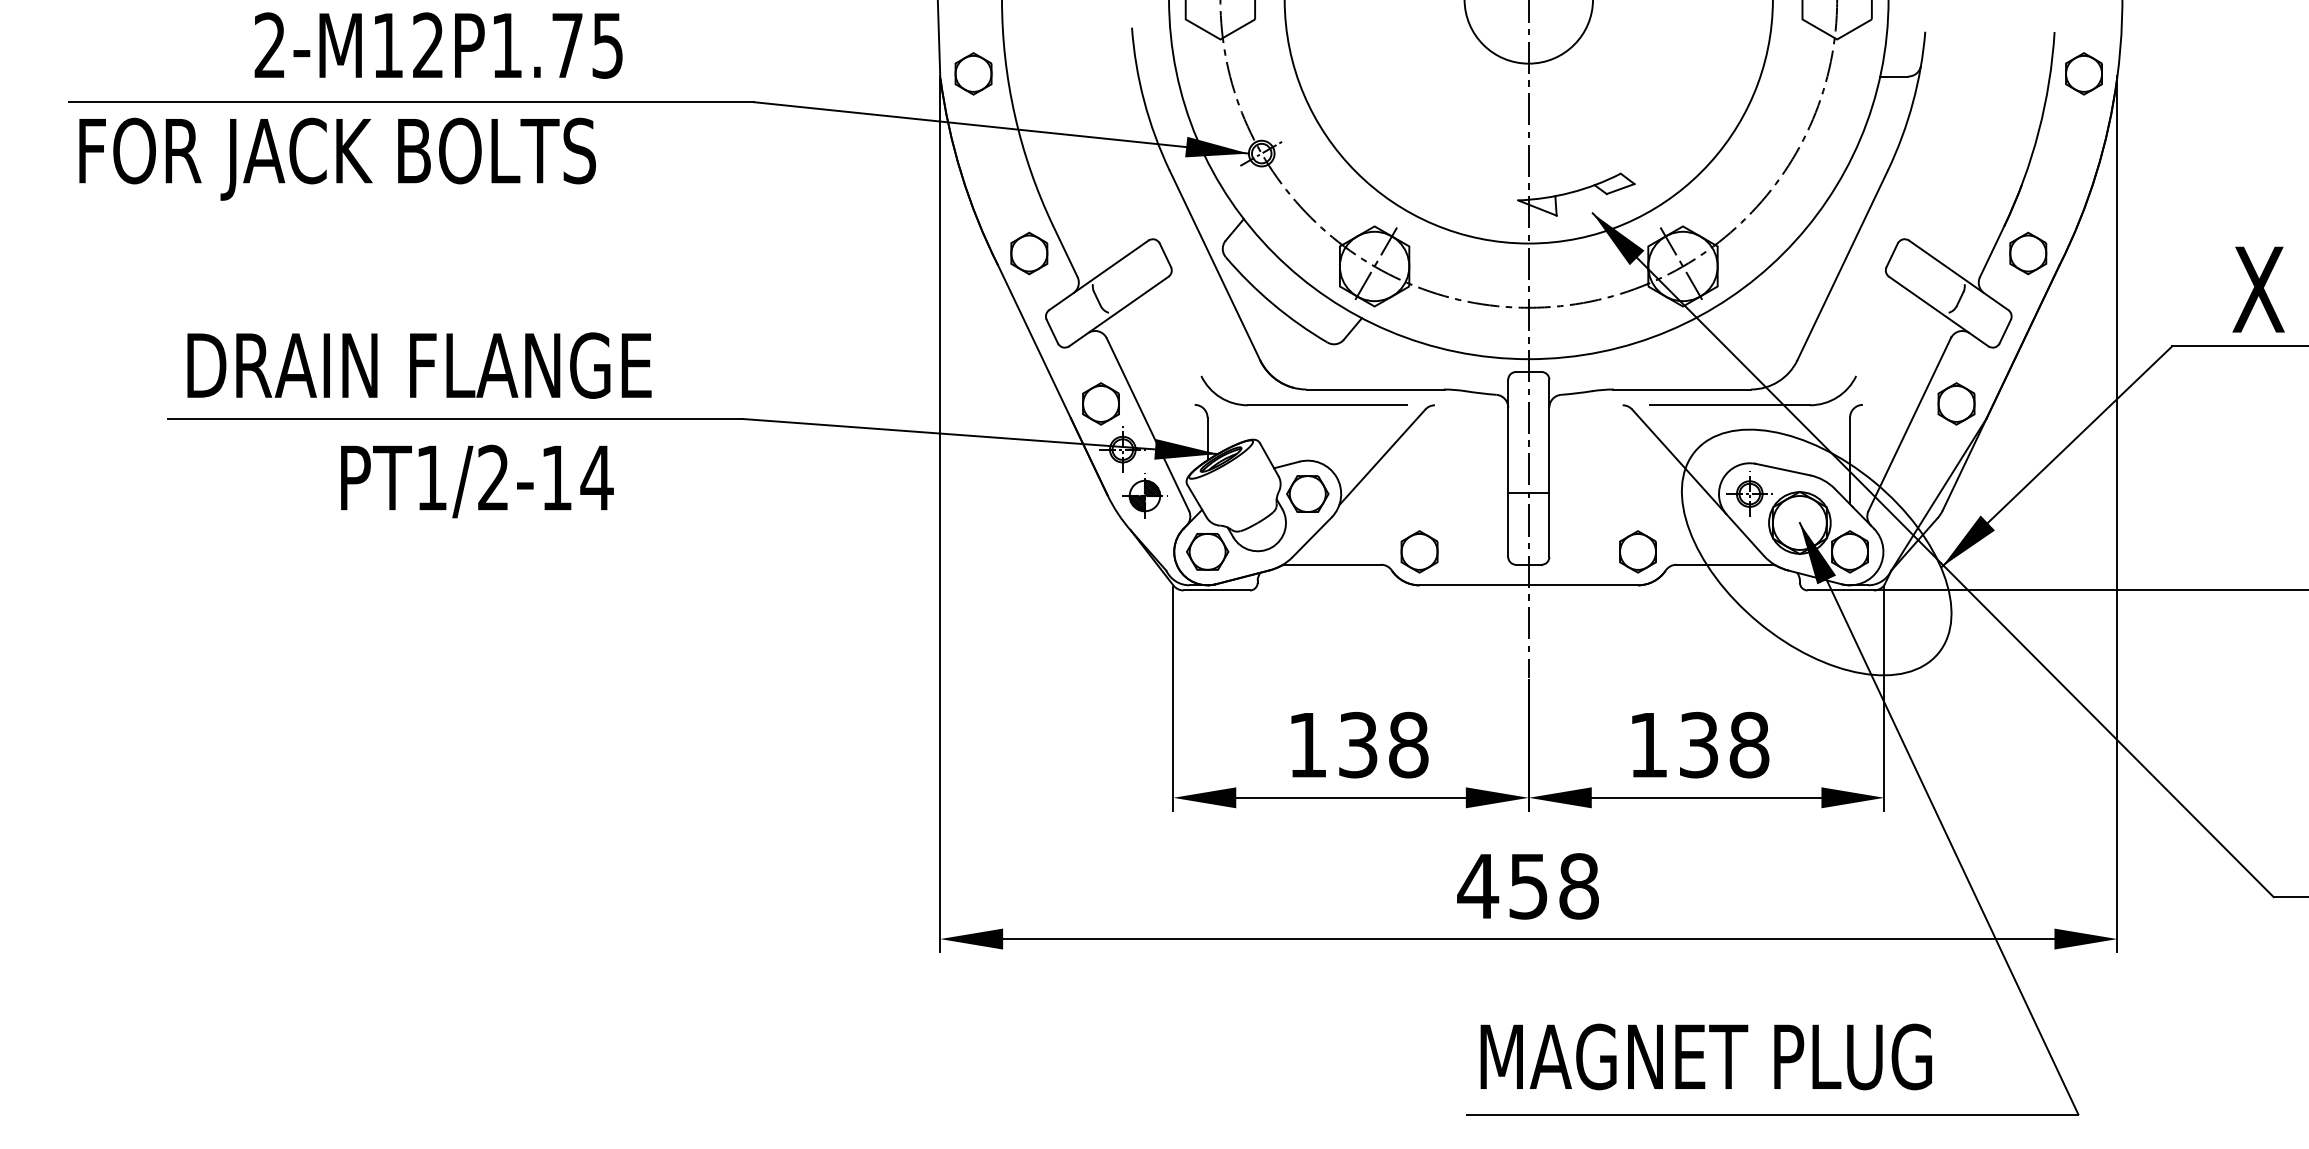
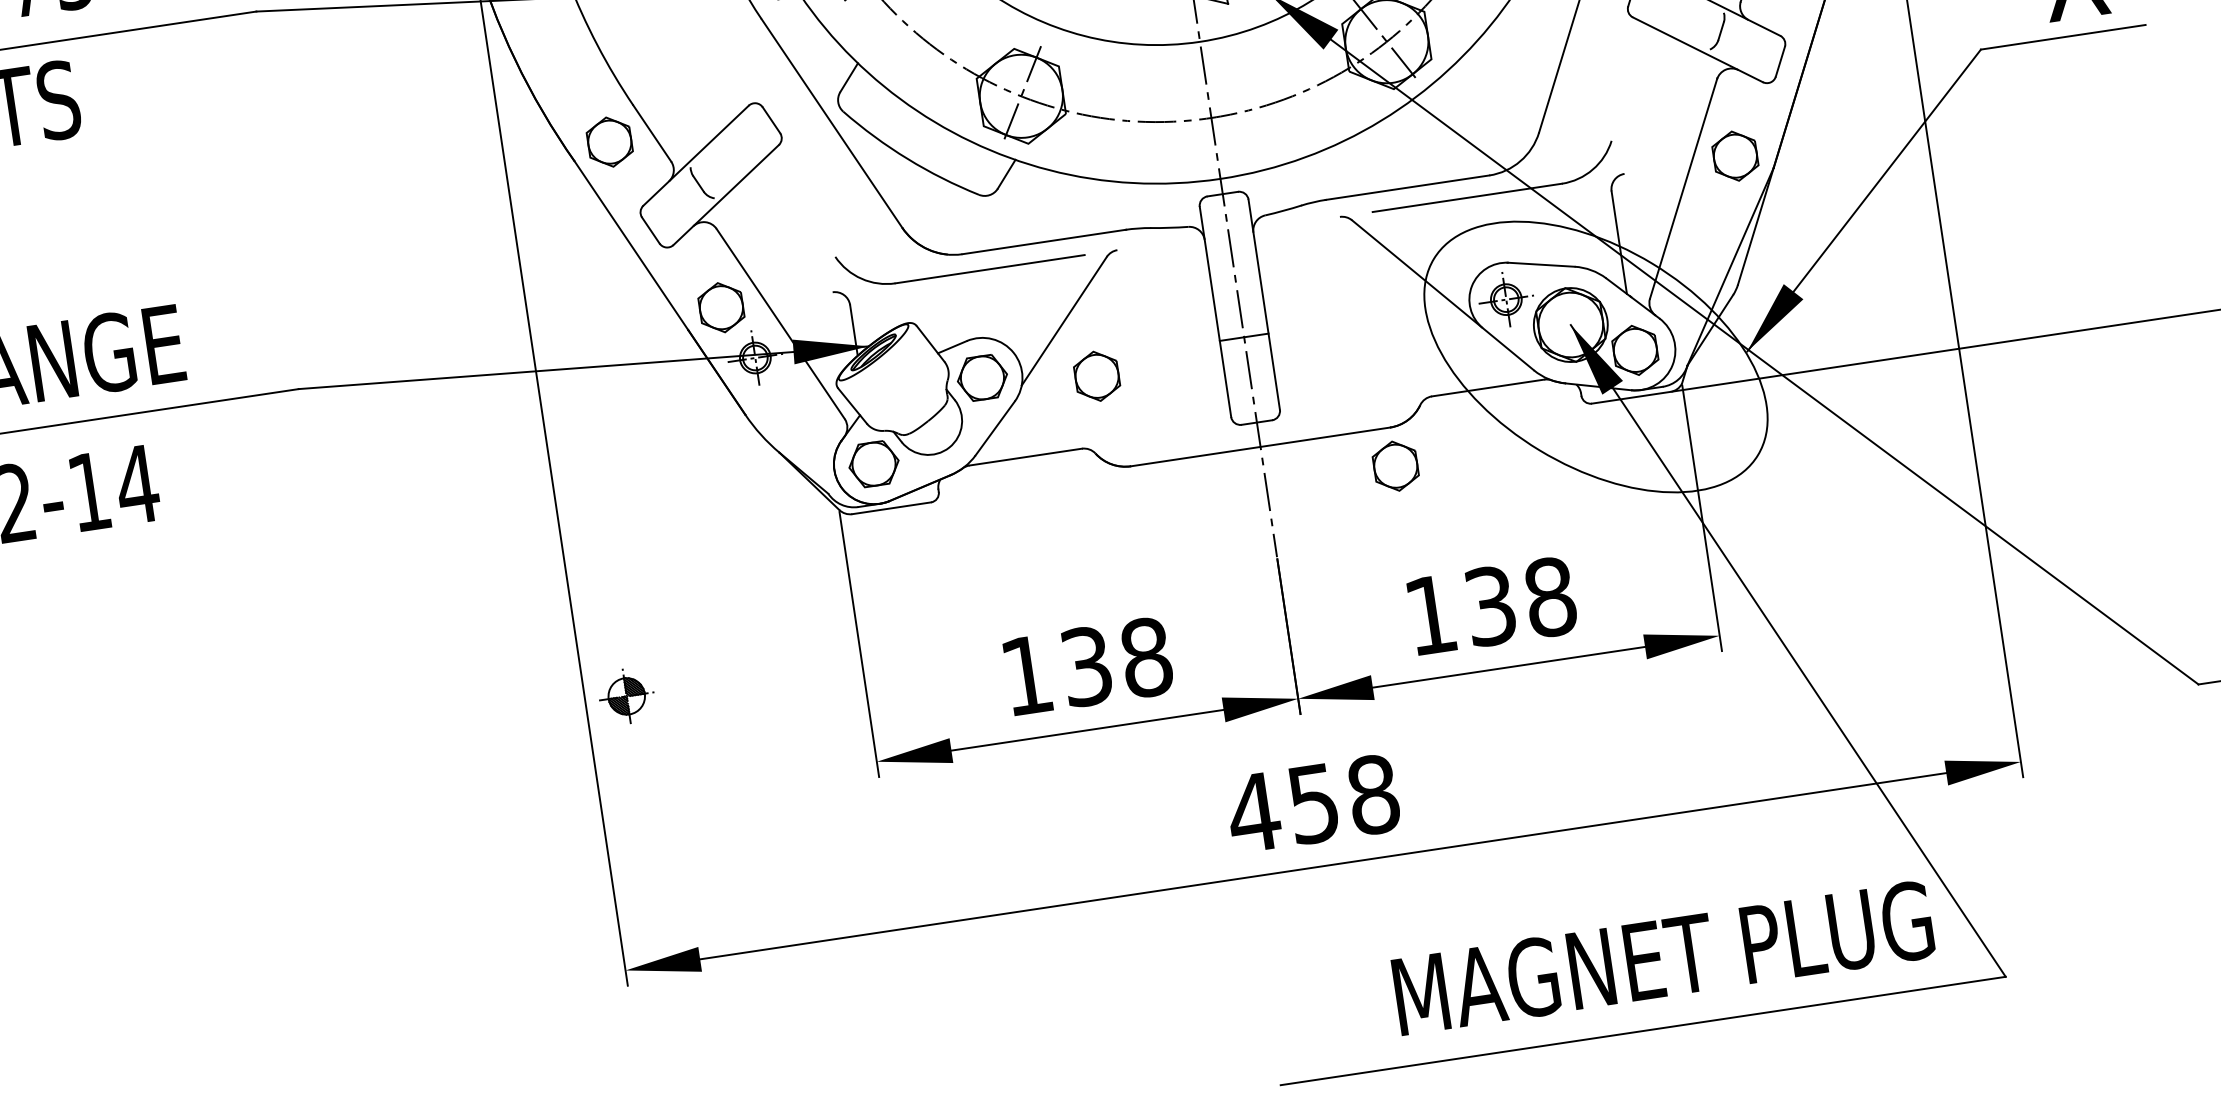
part: (1144, 495) -> (626, 695), moved
part: (1419, 551) -> (1096, 375), moved
part: (1637, 551) -> (1395, 465), moved
text: (1705, 1056) -> (1662, 957), moved

